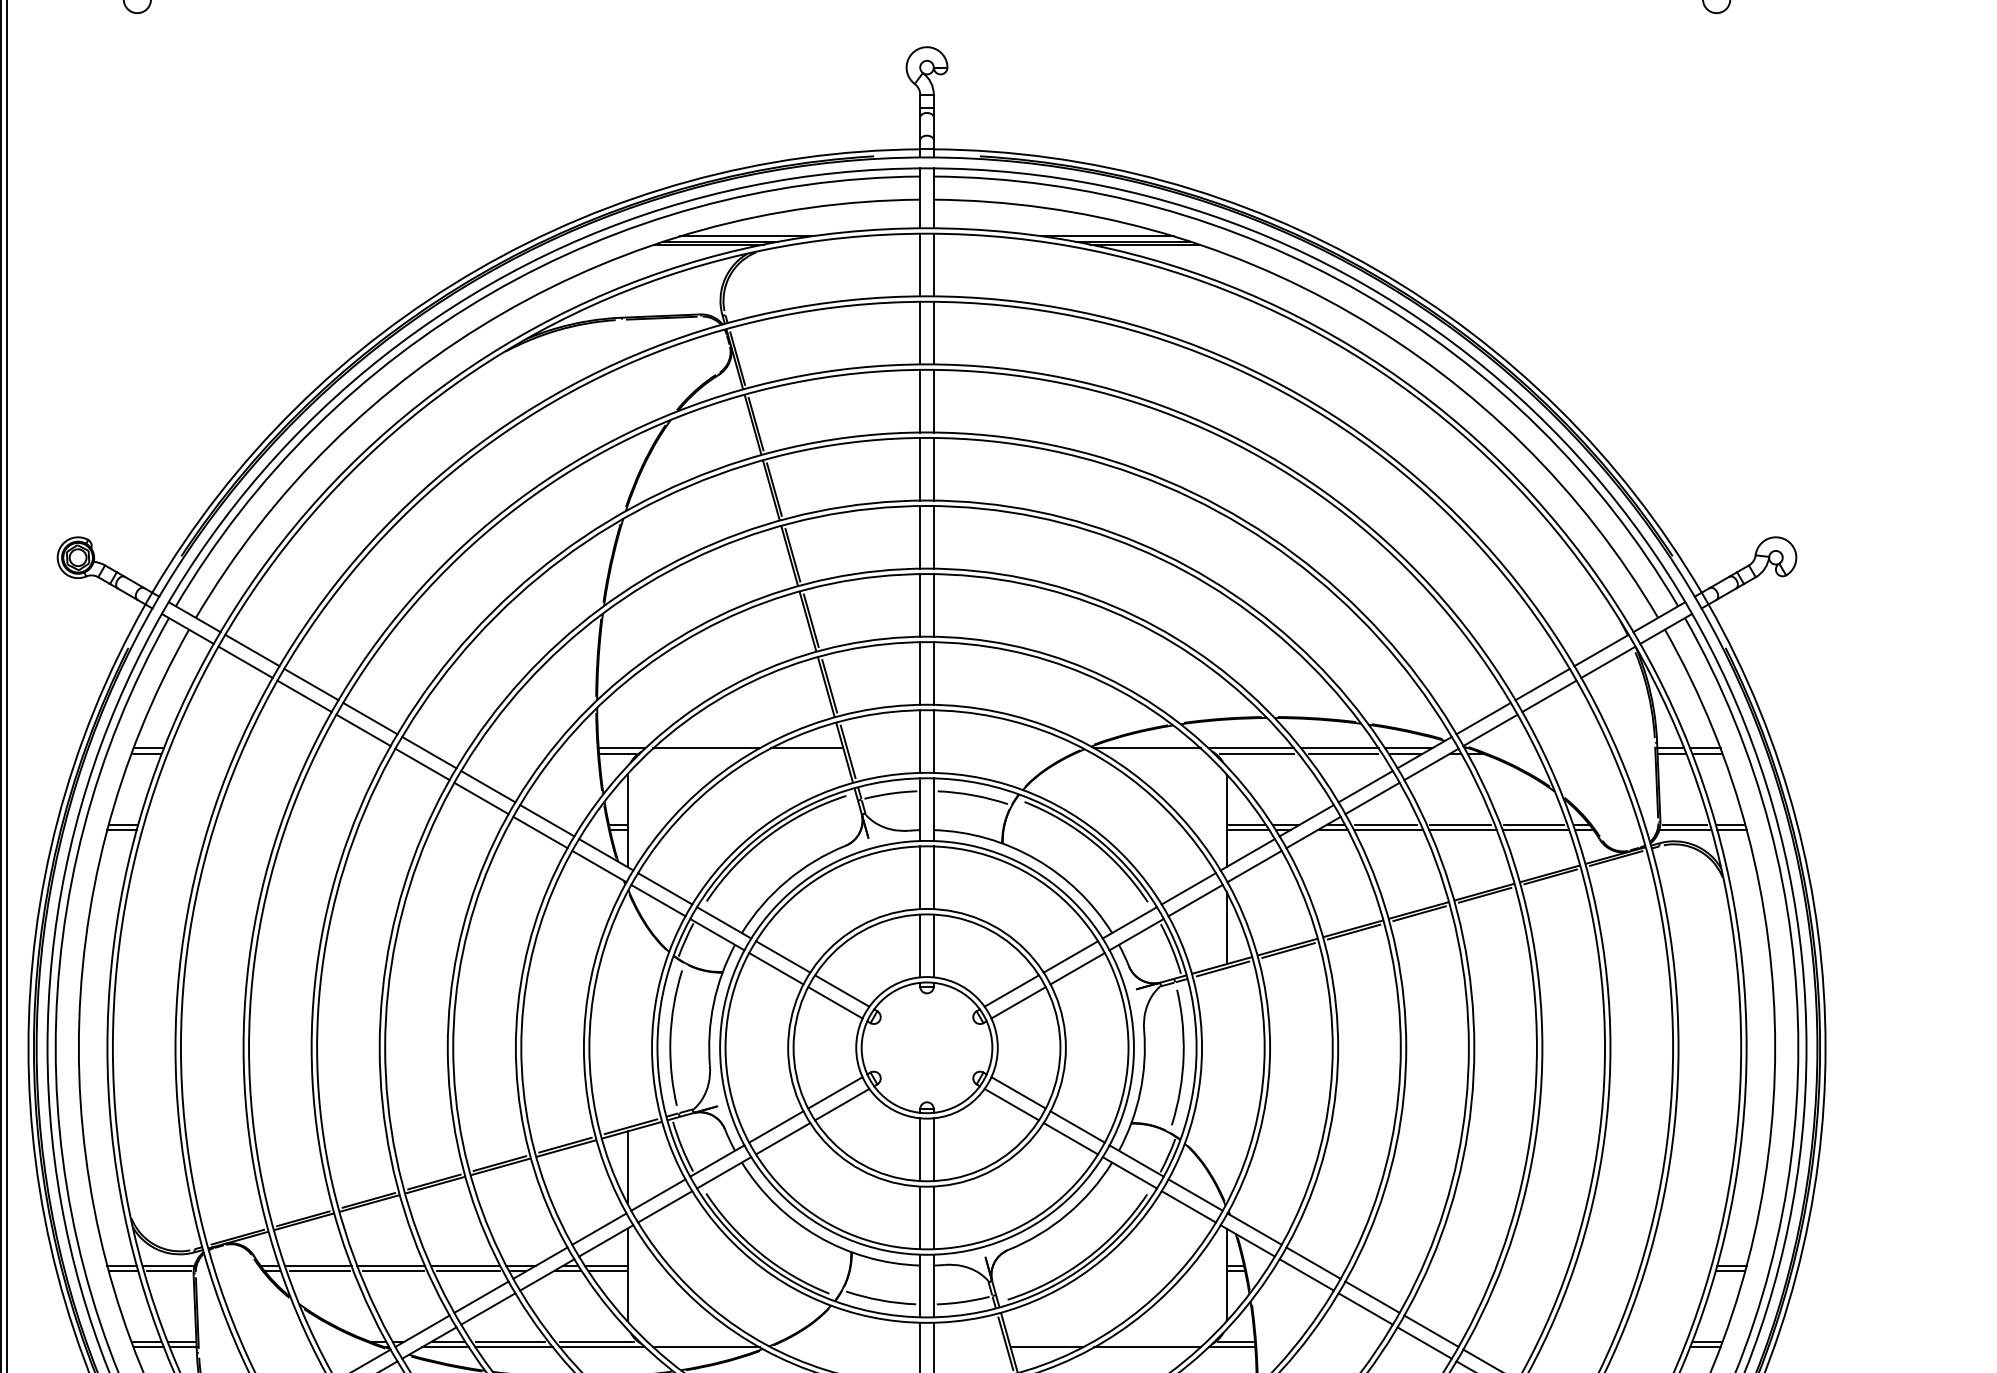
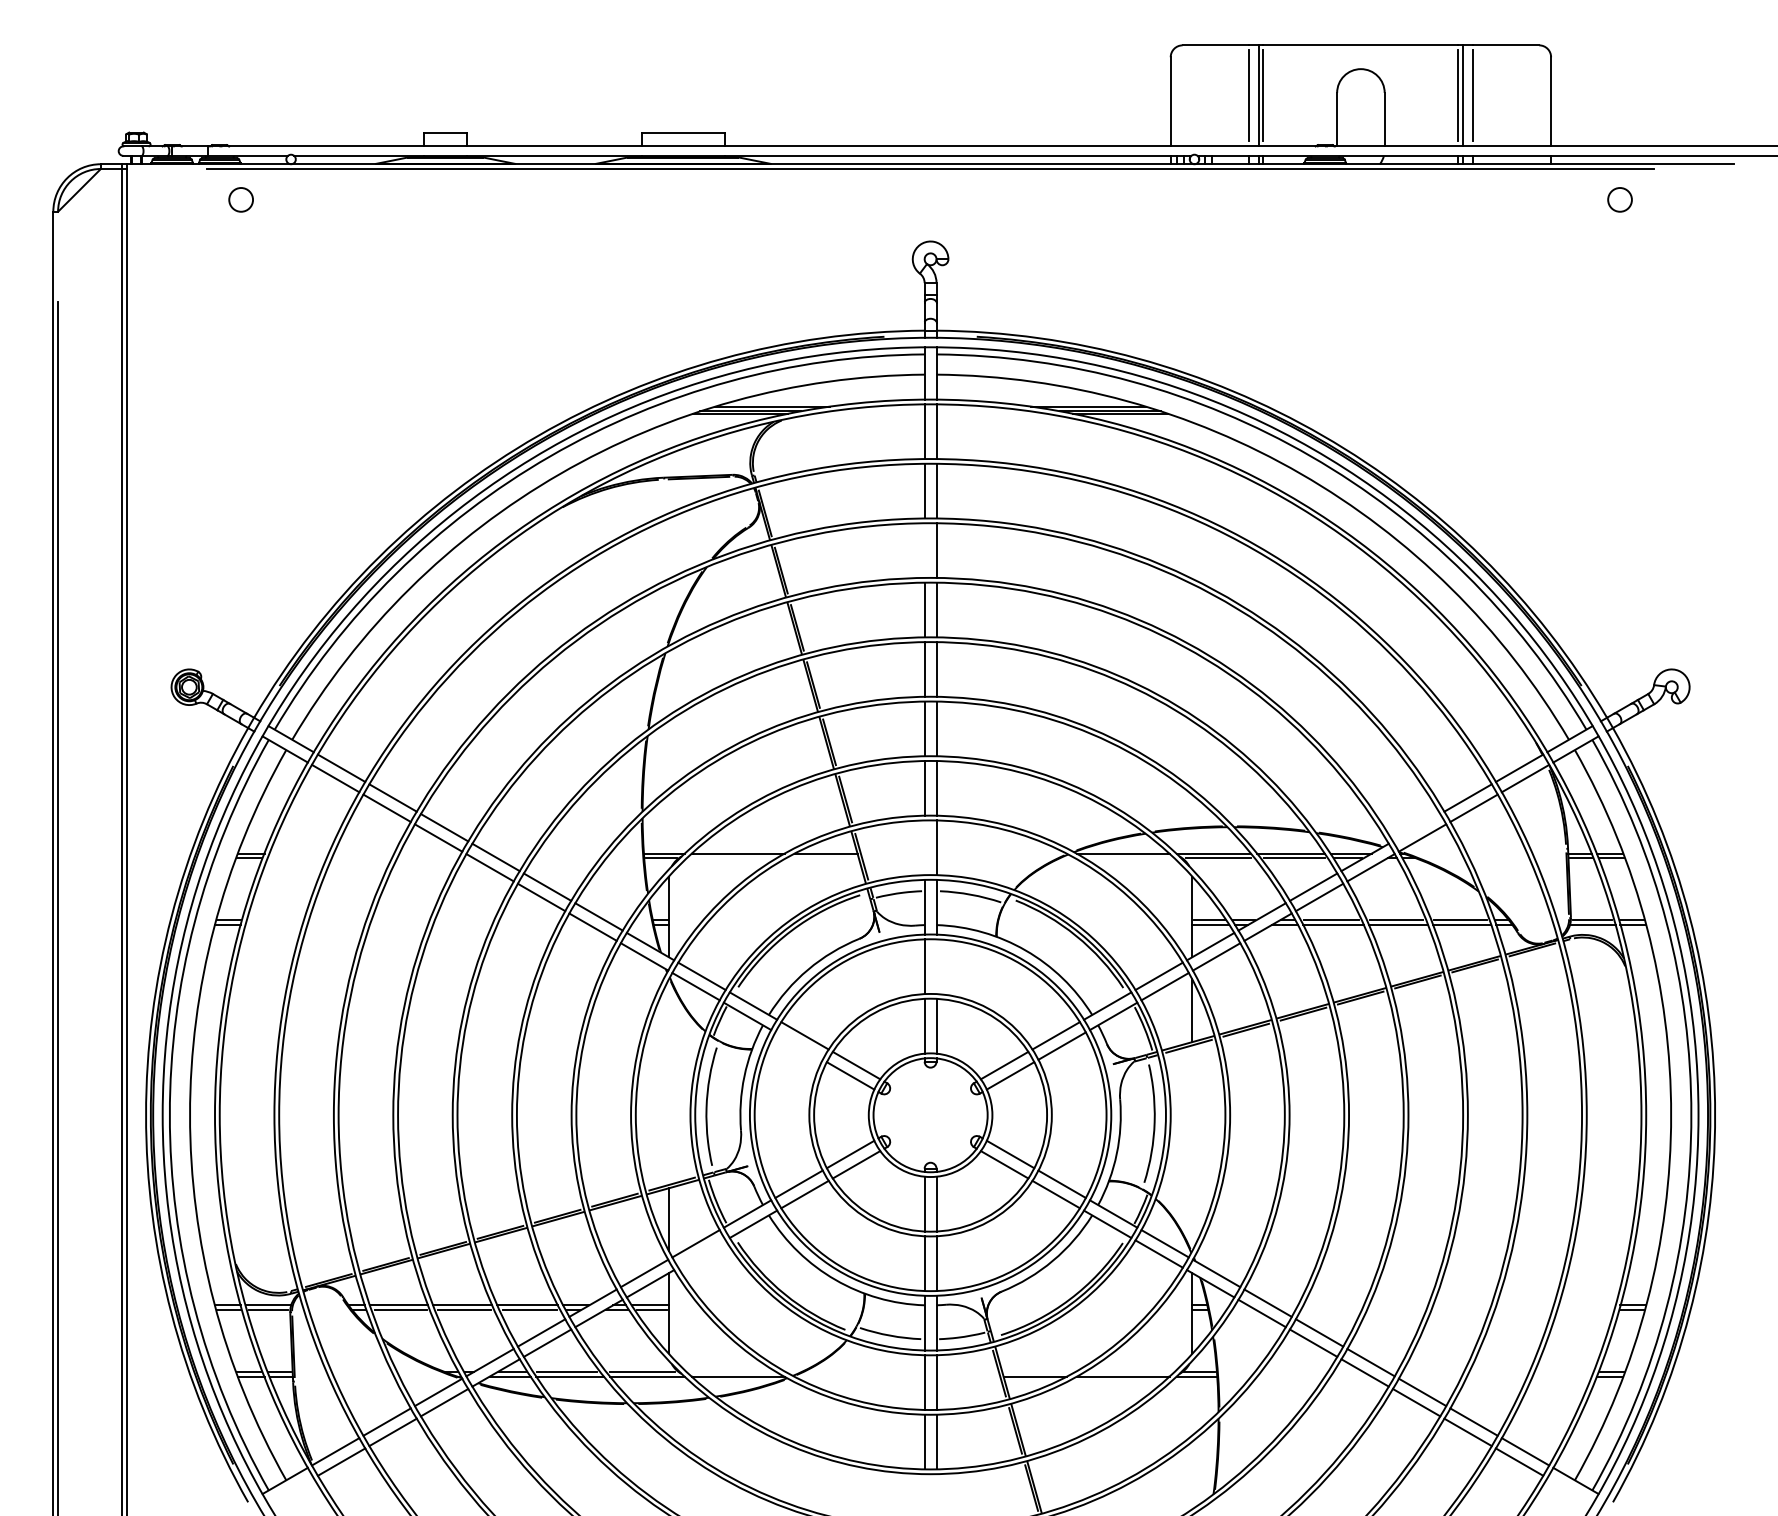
line: (920, 401) -> (924, 550), removed
line: (1483, 718) -> (1416, 827), removed
line: (920, 741) -> (924, 847), removed
line: (933, 877) -> (936, 966), removed
line: (775, 968) -> (798, 1045), removed
line: (664, 1206) -> (701, 1253), removed

